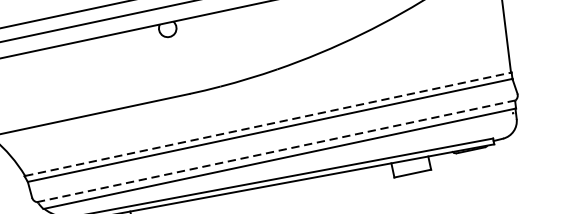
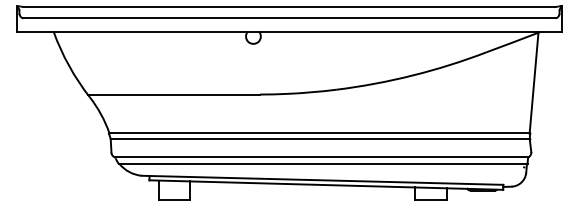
line: (269, 124) -> (320, 133), dashed -> solid
line: (276, 151) -> (321, 157), dashed -> solid

